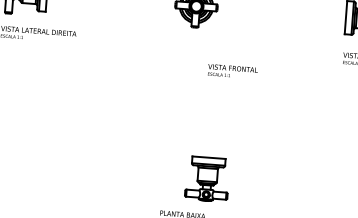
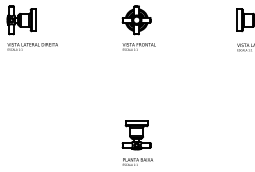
text: (231, 70) -> (138, 46), moved
part: (207, 179) -> (136, 135), moved

